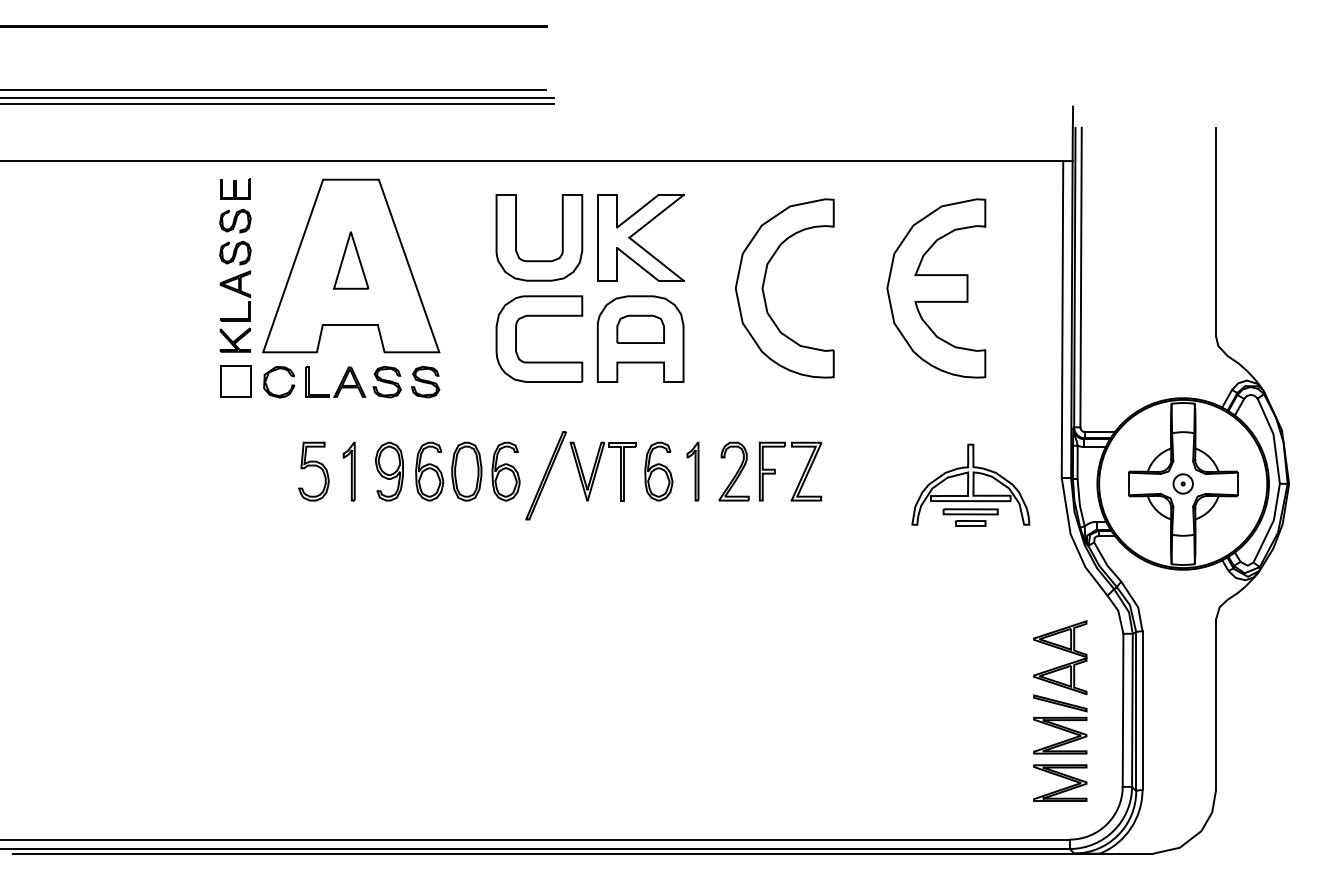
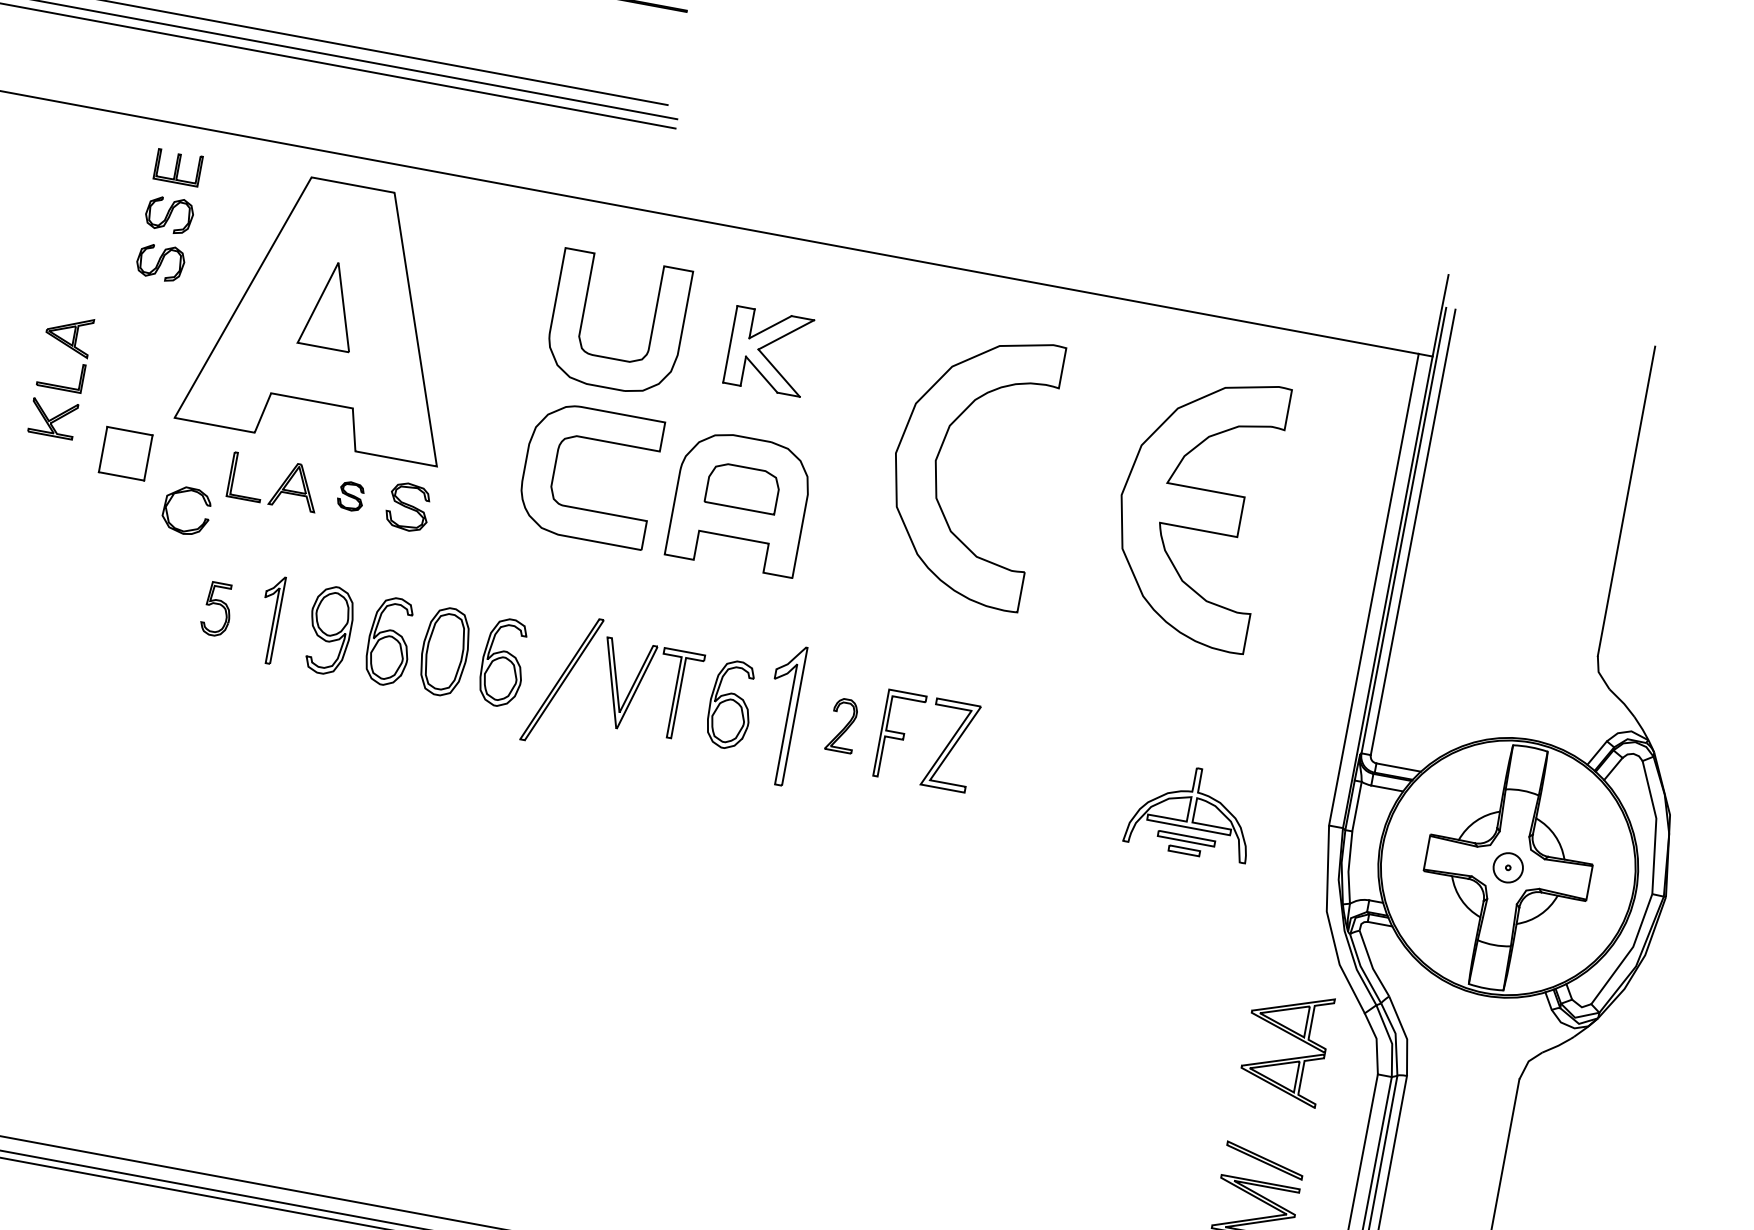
part: (640, 237) -> (768, 351), size x0.6
part: (234, 318) -> (57, 385), moved
part: (386, 381) -> (350, 495), size x0.6
part: (285, 392) -> (193, 527), moved
part: (313, 471) -> (216, 609), size x0.6
part: (692, 471) -> (781, 713), size x1.6
part: (733, 471) -> (842, 725), size x0.6
part: (970, 484) -> (1191, 809), size x0.7
part: (1062, 650) -> (1291, 1036), moved

